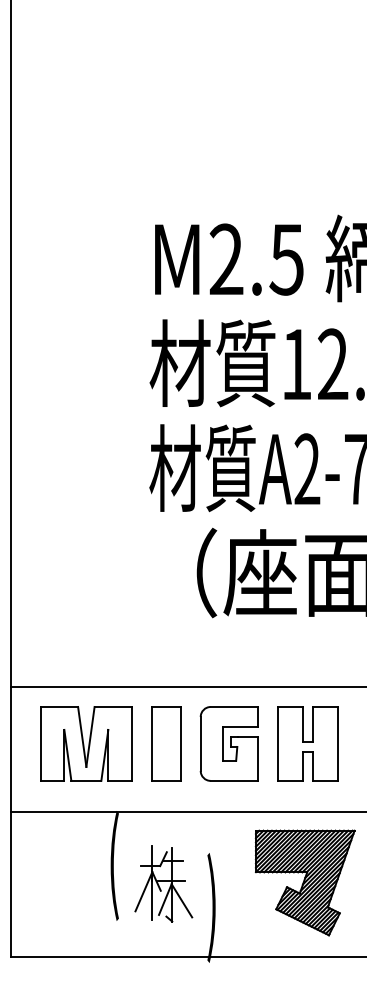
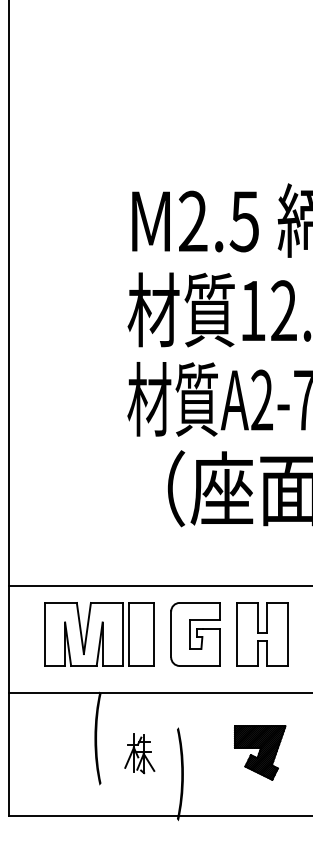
part: (86, 743) -> (84, 634), moved
part: (304, 882) -> (259, 752), size x0.6
part: (163, 883) -> (139, 753), size x0.6

